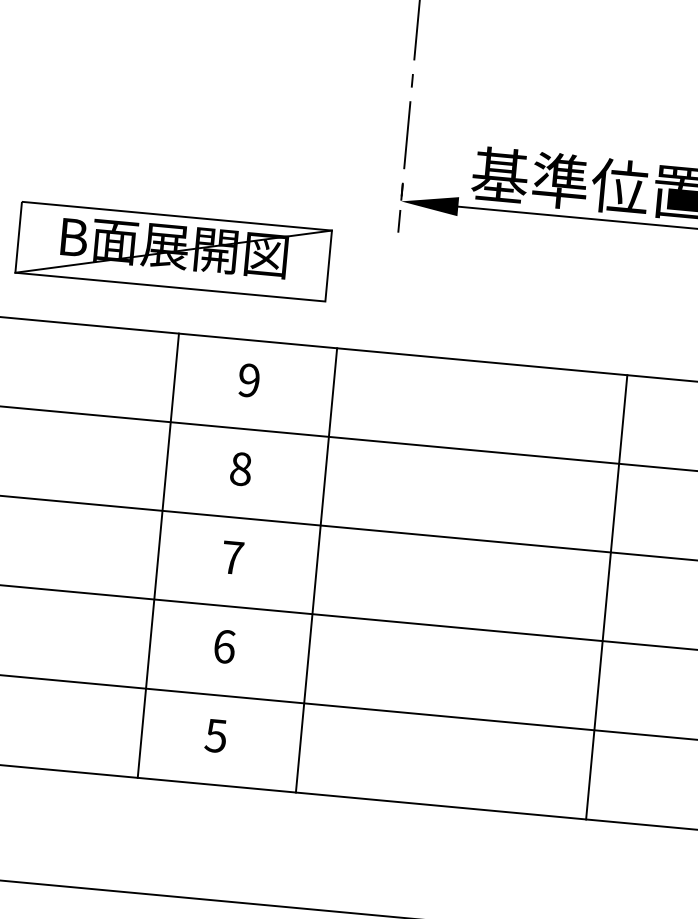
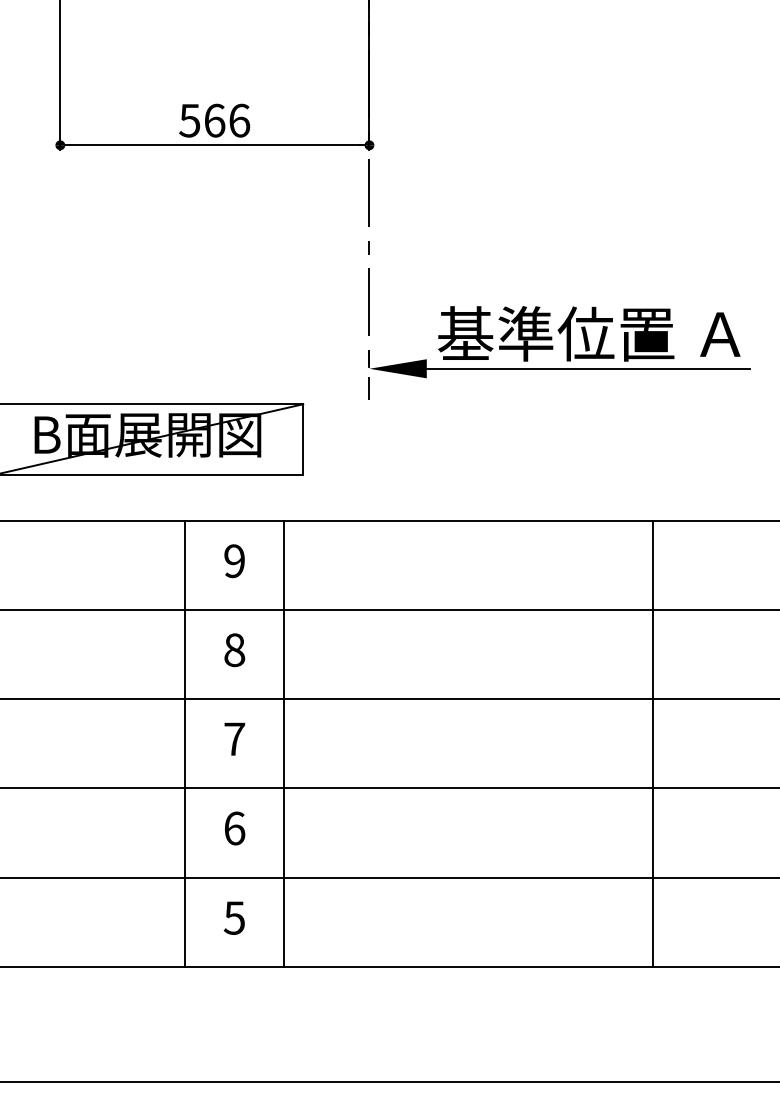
line: (158, 555) -> (185, 743), moved
line: (316, 569) -> (284, 743), moved
line: (606, 596) -> (652, 743), moved

